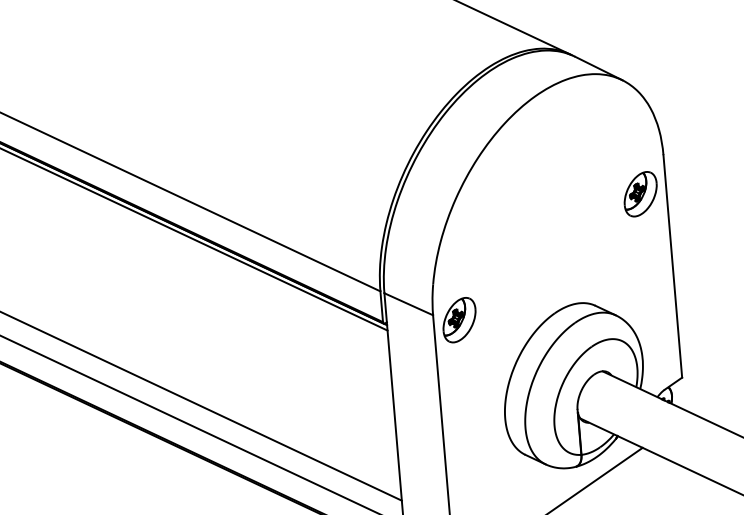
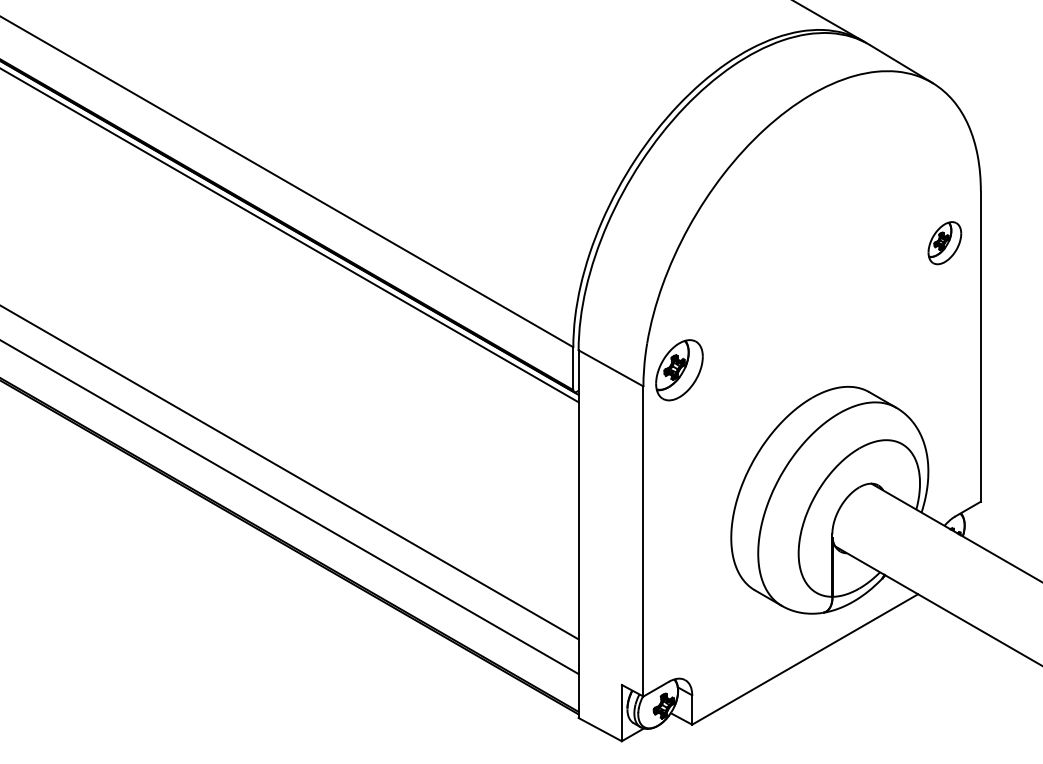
part: (640, 194) -> (944, 243), size x0.7
part: (459, 320) -> (679, 370), moved

